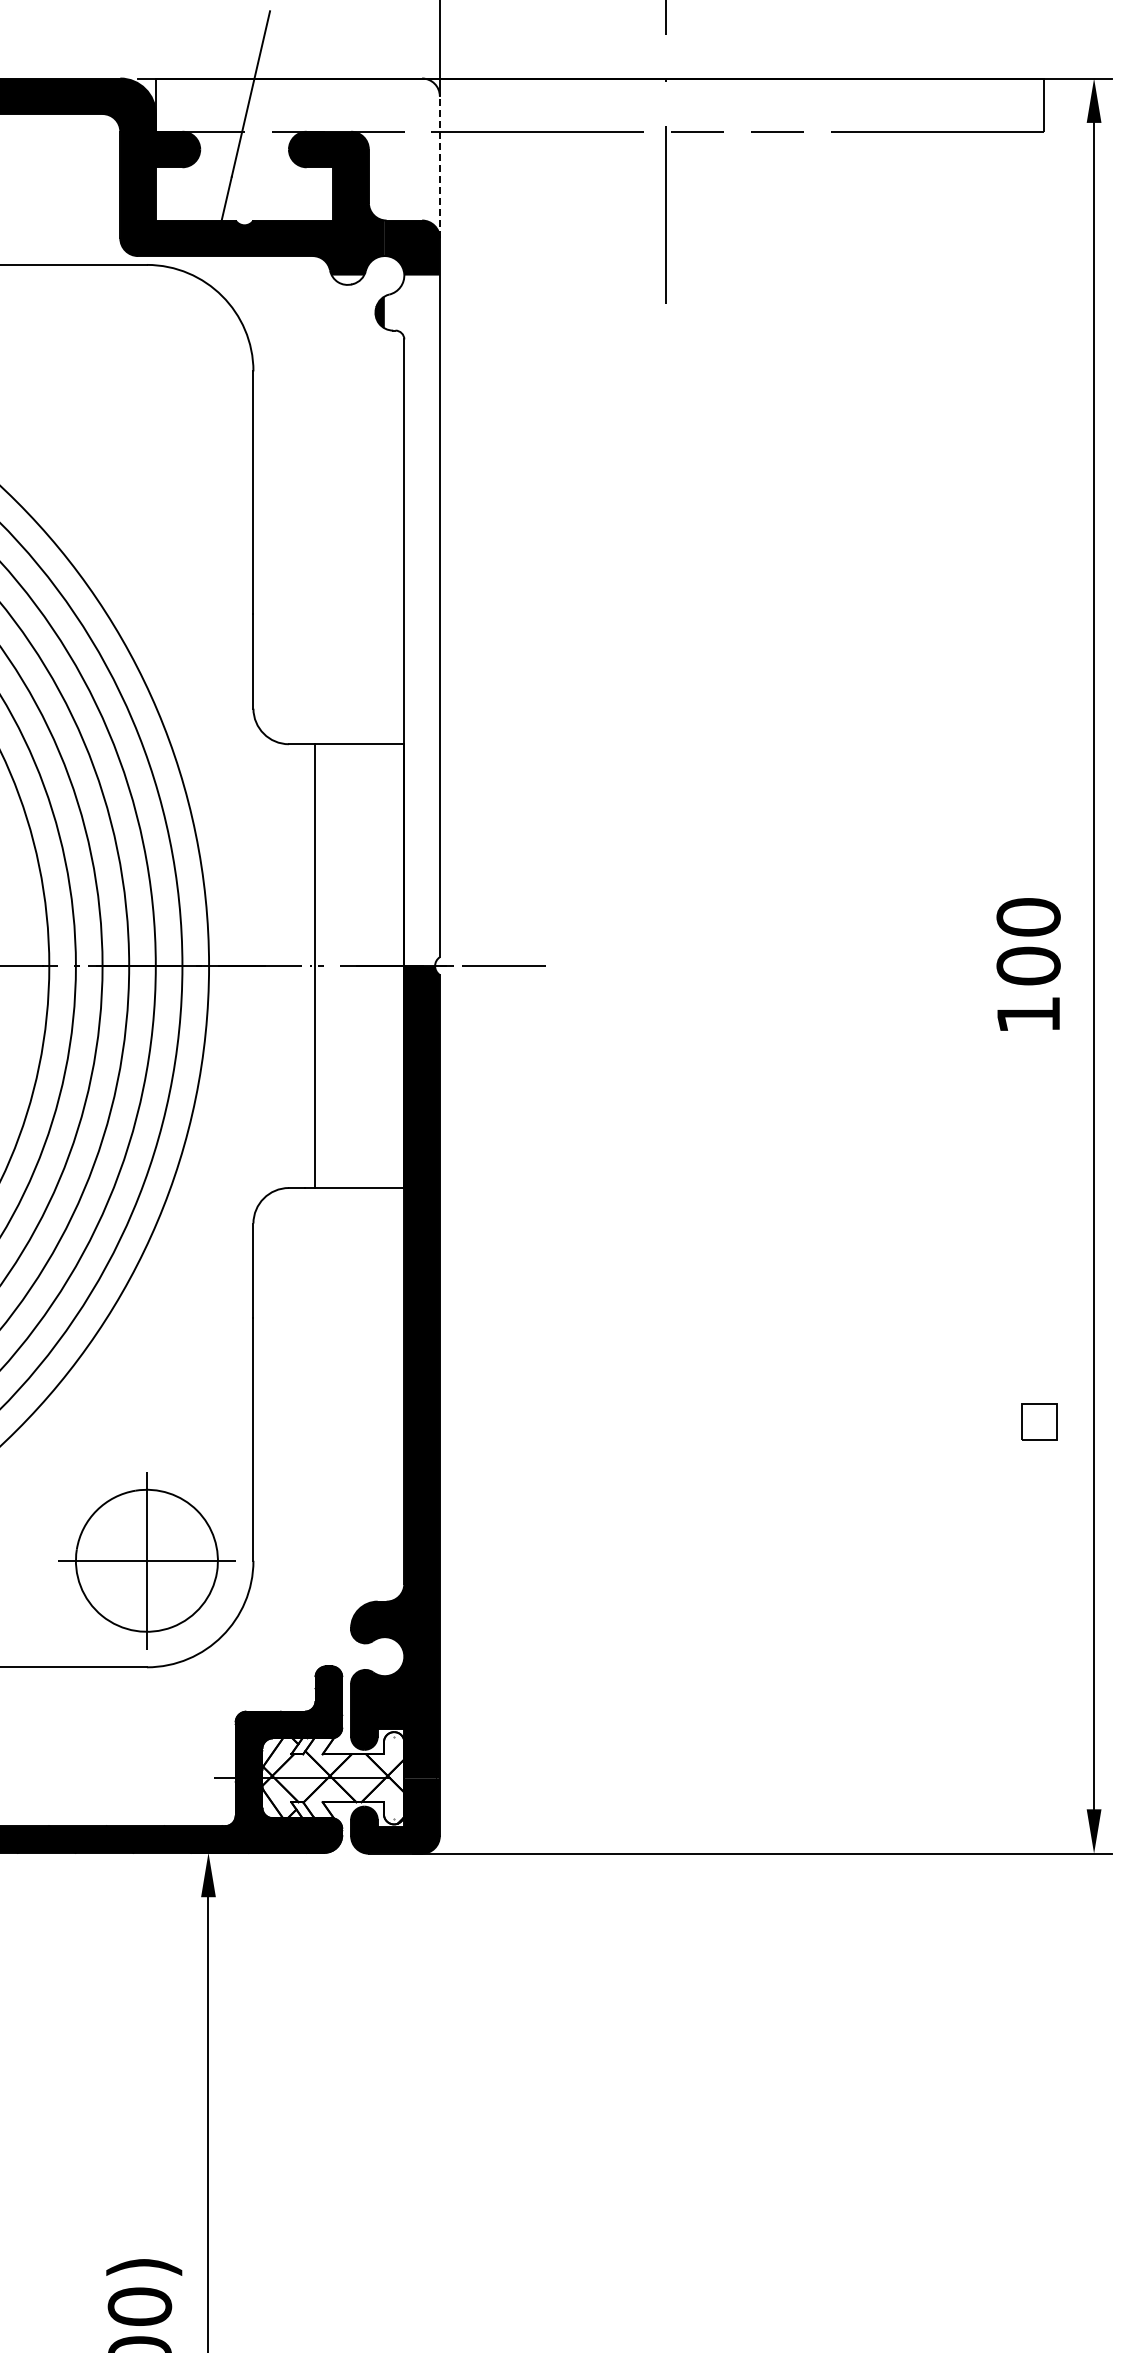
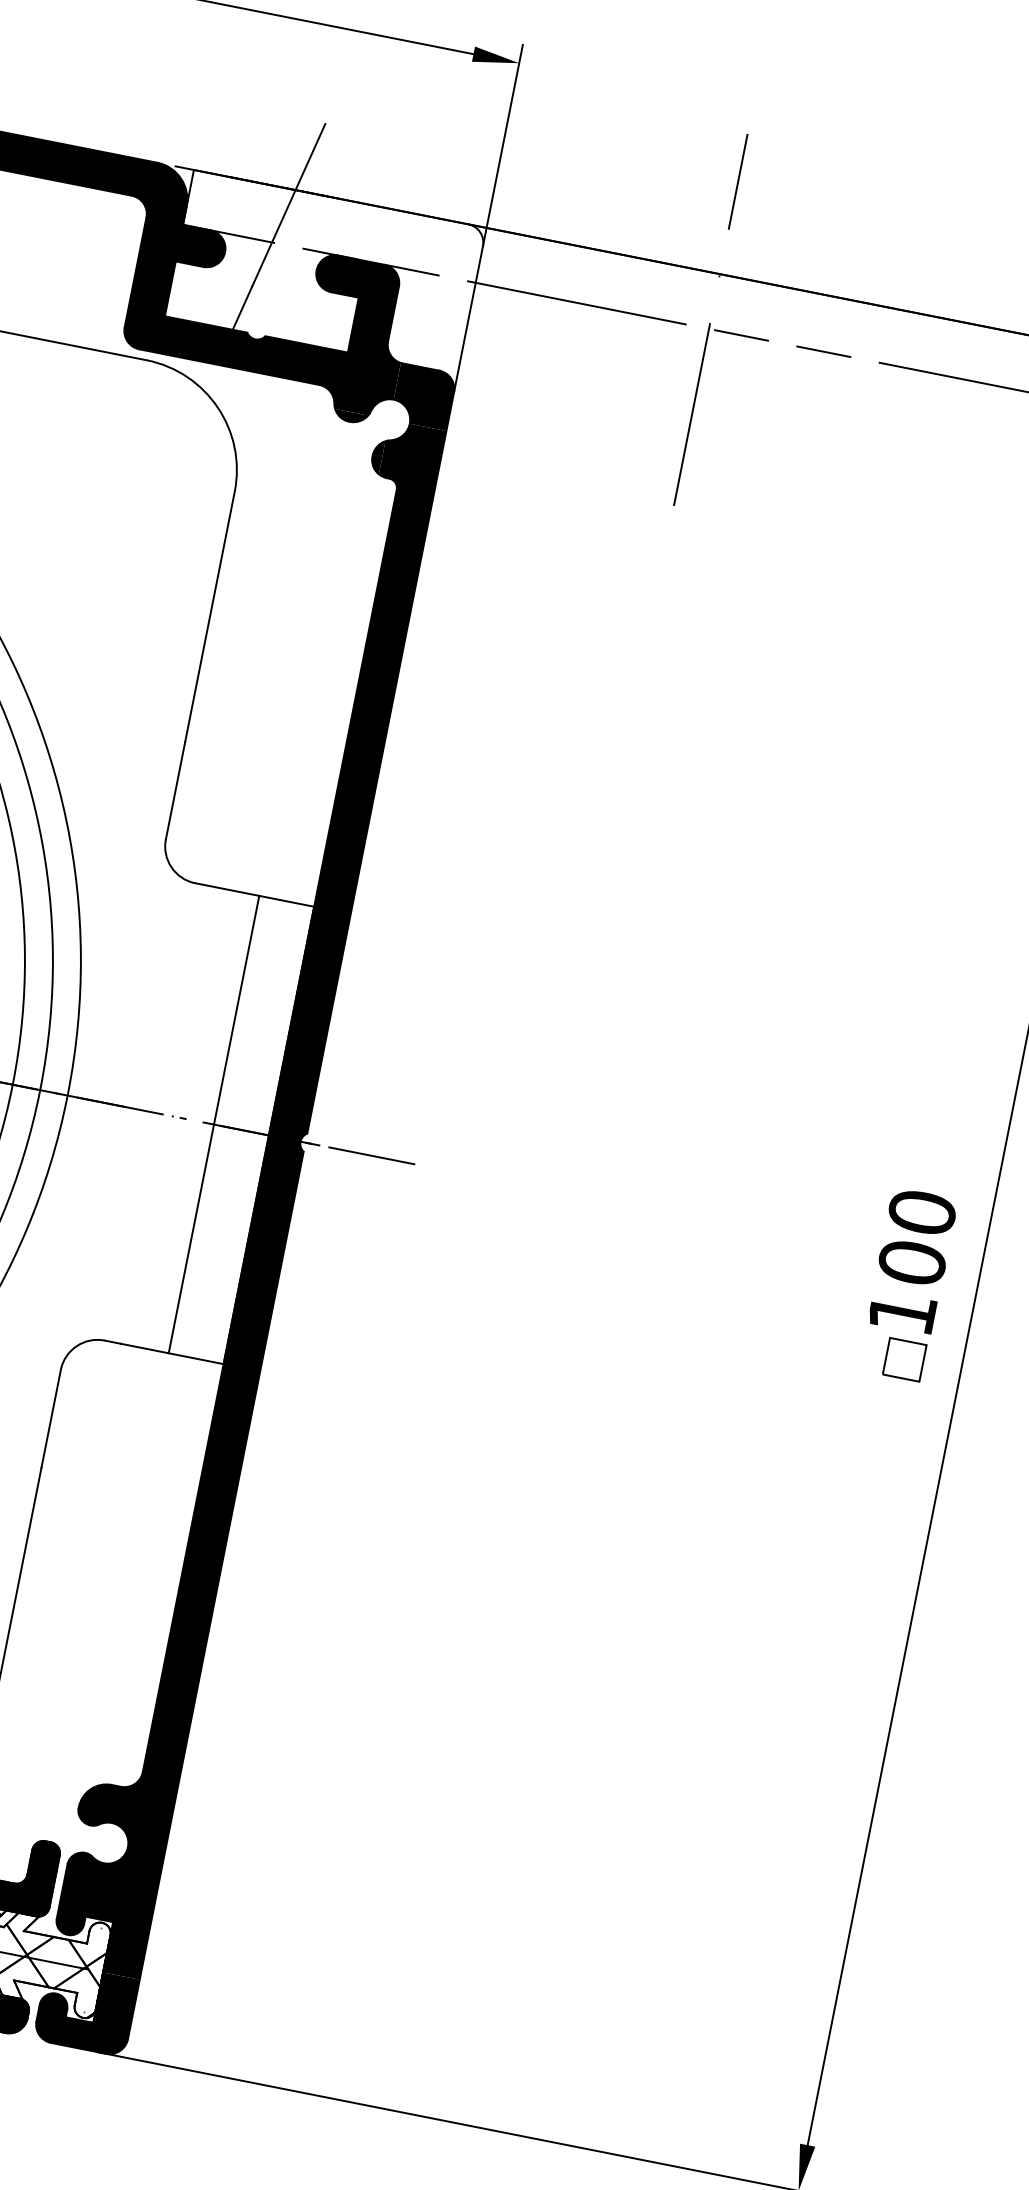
line: (439, 166) -> (468, 318), dashed -> solid
fill: (347, 279) -> (350, 416), added
fill: (411, 620) -> (346, 780), added
line: (315, 966) -> (214, 1125), moved
part: (1039, 1421) -> (904, 1359), moved

